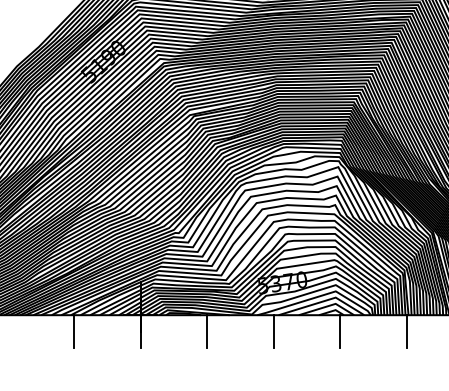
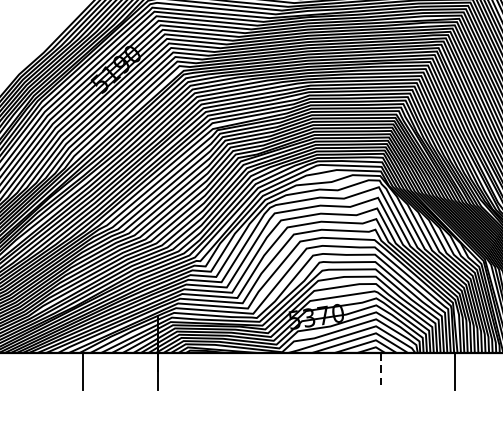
line: (207, 331) -> (232, 371), removed
line: (273, 331) -> (306, 371), removed
line: (340, 331) -> (381, 371), solid -> dashed

